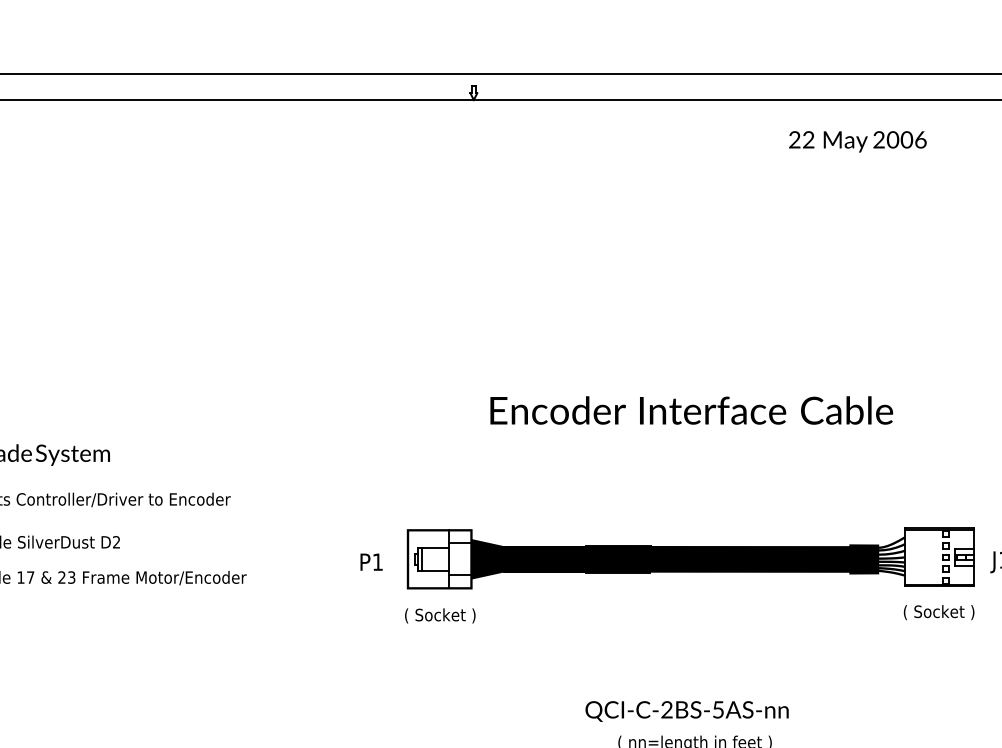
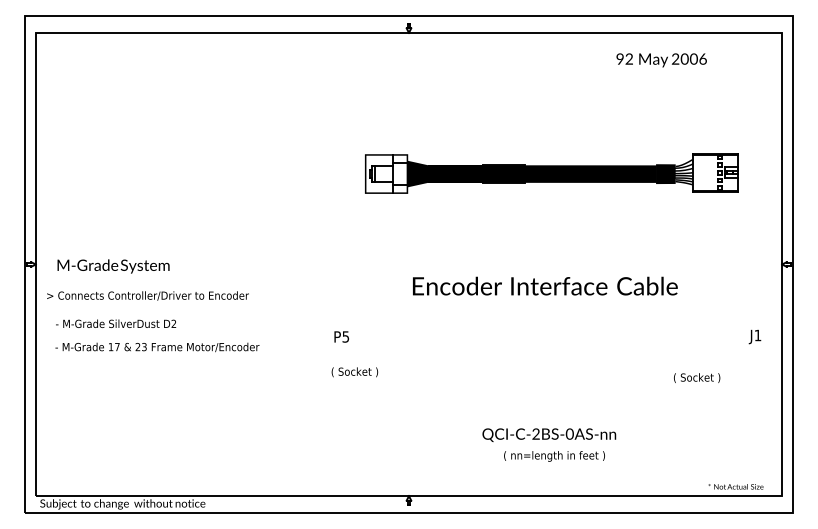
text: (793, 140) -> (619, 59), 22 -> 92
text: (691, 409) -> (545, 285), moved
part: (690, 558) -> (551, 173), moved
text: (377, 561) -> (345, 336), P1 -> P5
text: (939, 611) -> (697, 377), moved
text: (439, 616) -> (354, 372), moved
text: (717, 708) -> (569, 433), QCI-C-2BS-5AS-nn -> QCI-C-2BS-0AS-nn

